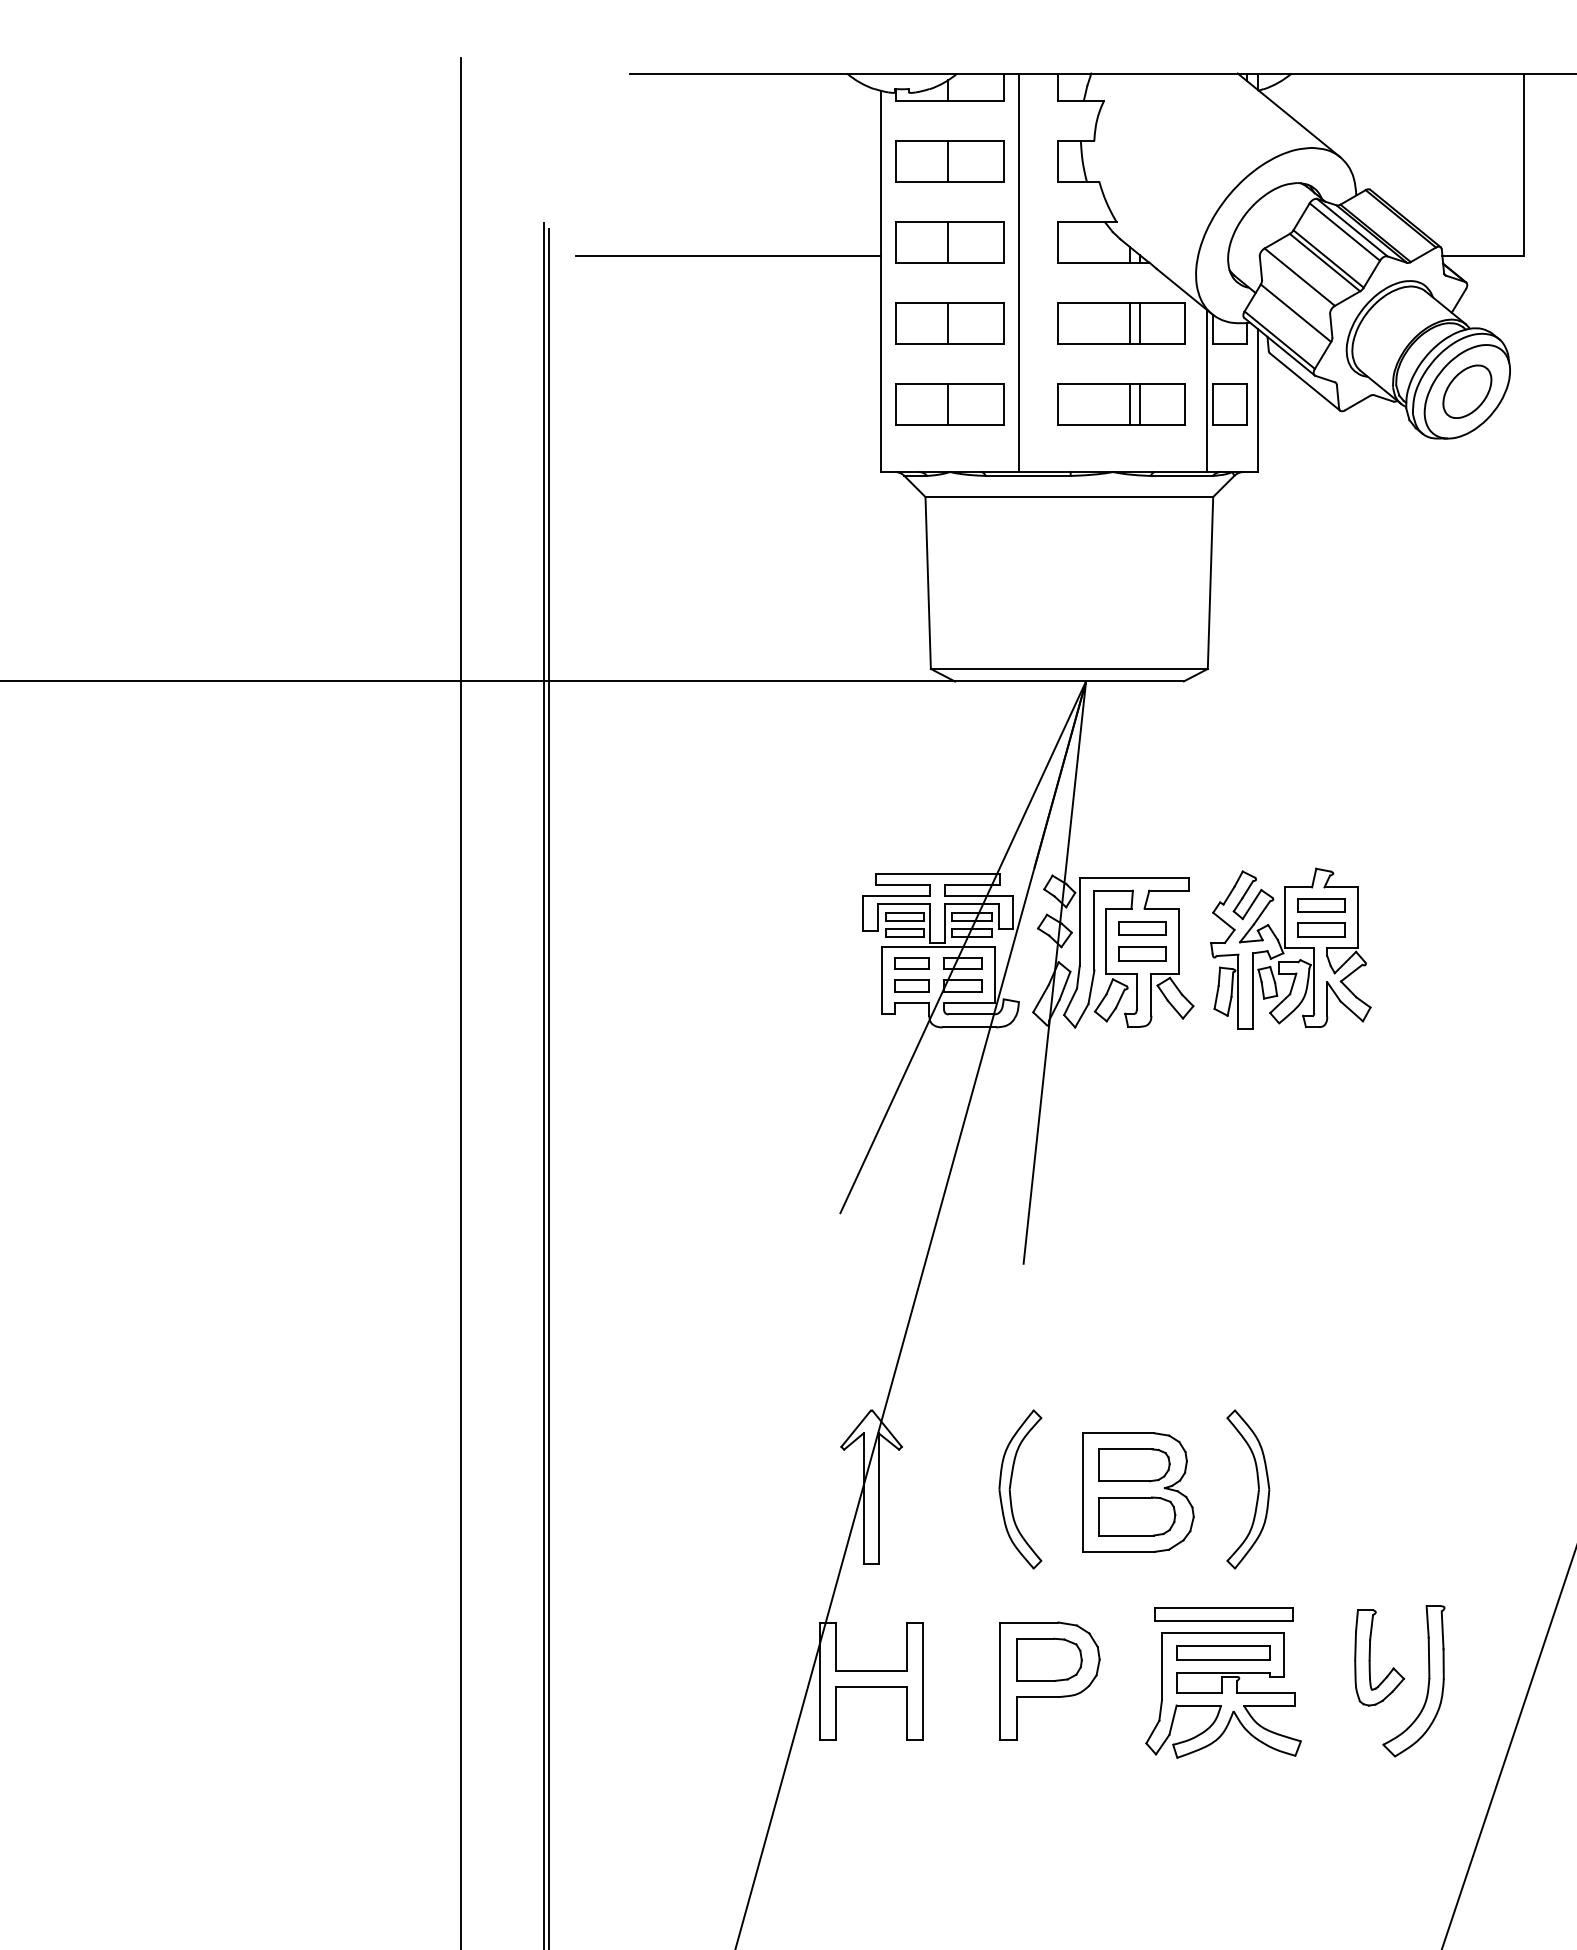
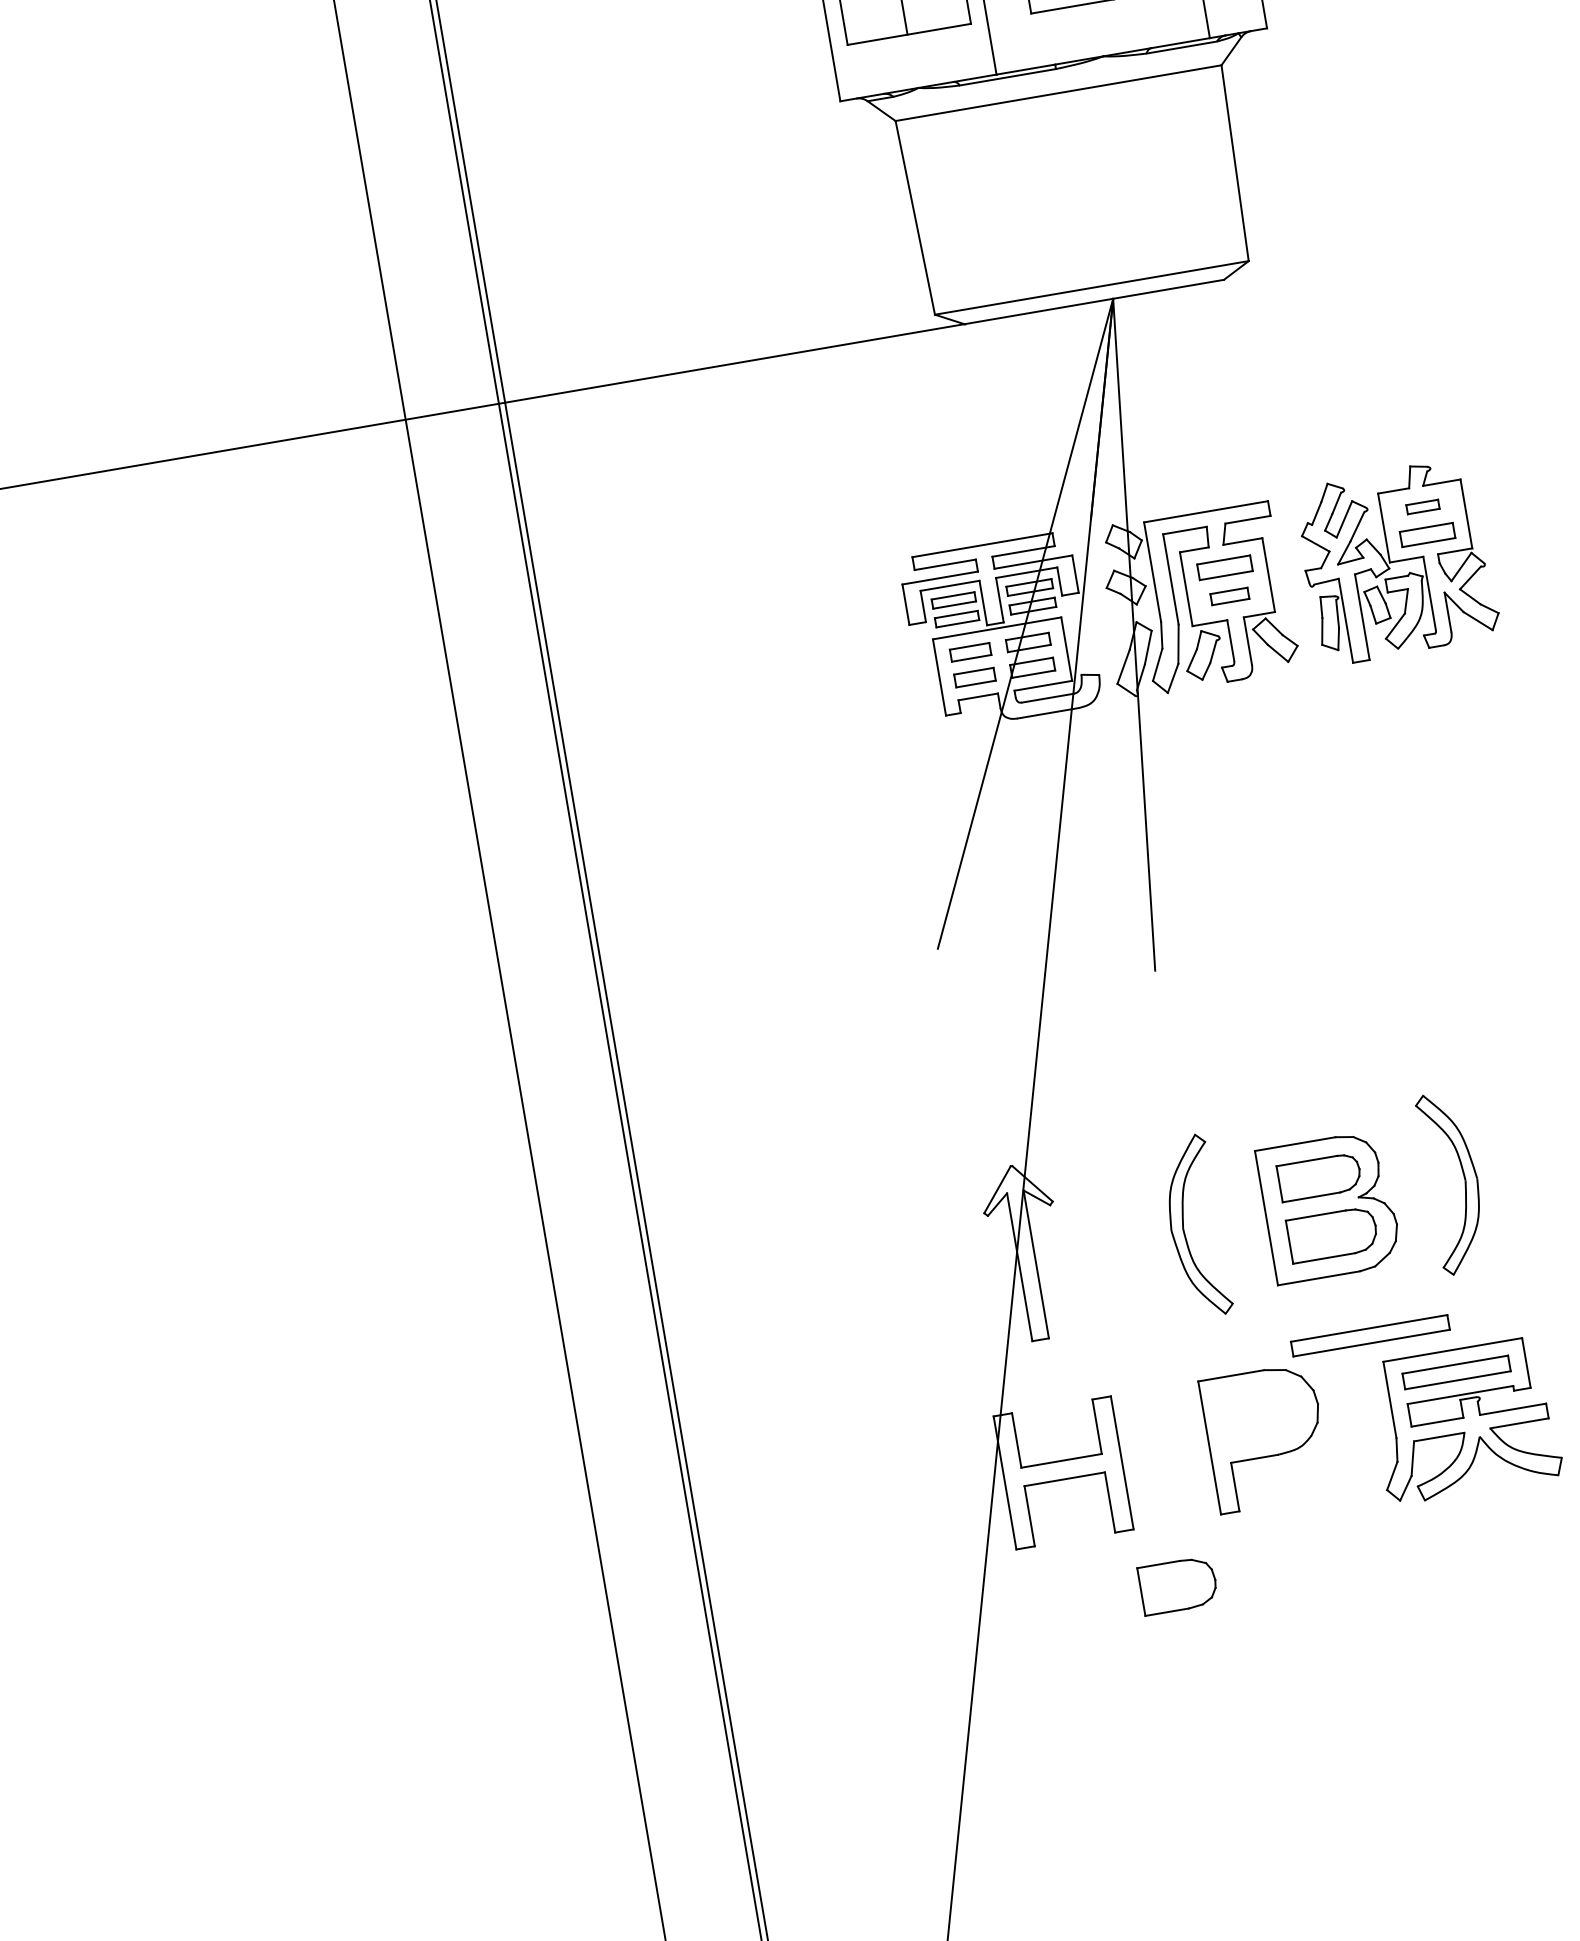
part: (1321, 905) -> (1423, 507), size x0.6
part: (1142, 953) -> (1229, 596), size x0.7
part: (1223, 1614) -> (1370, 1335), moved
part: (1049, 1659) -> (1178, 1585), moved

